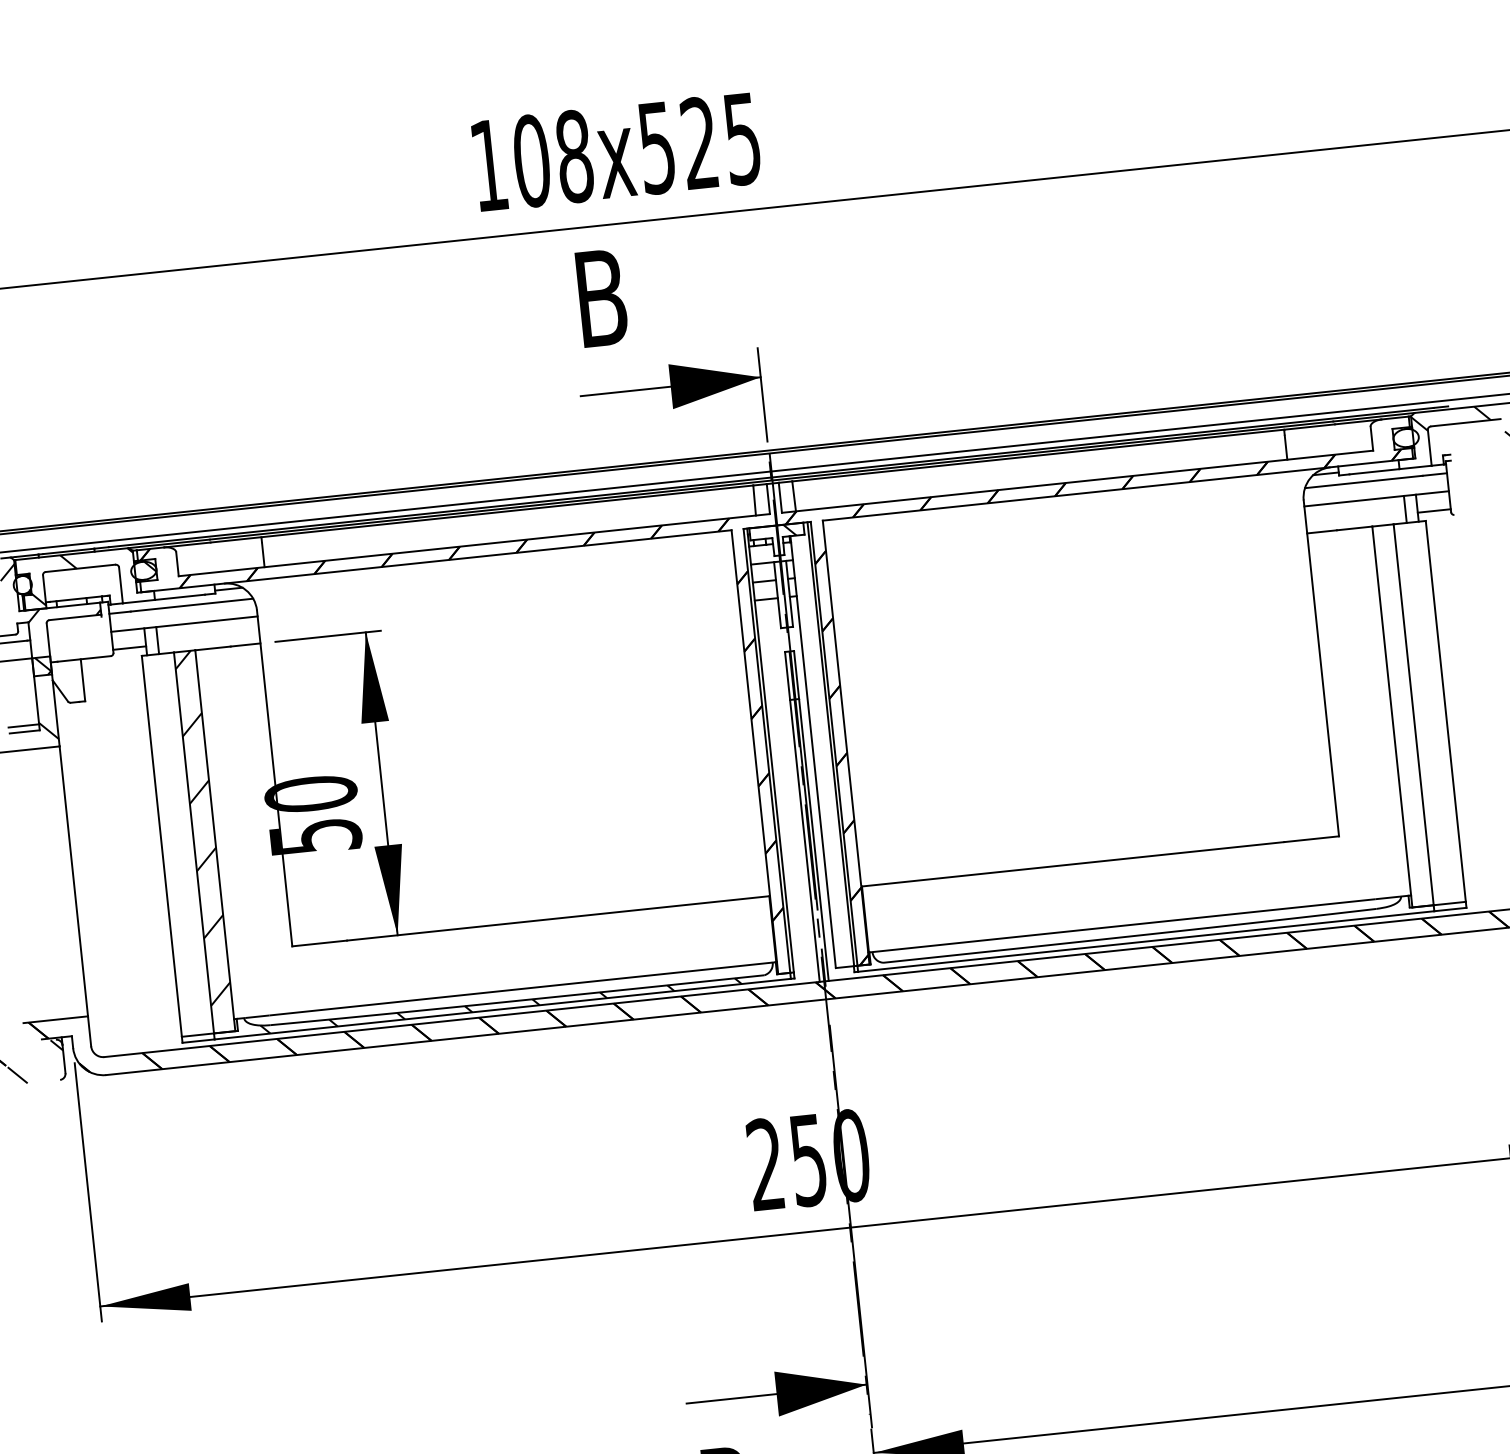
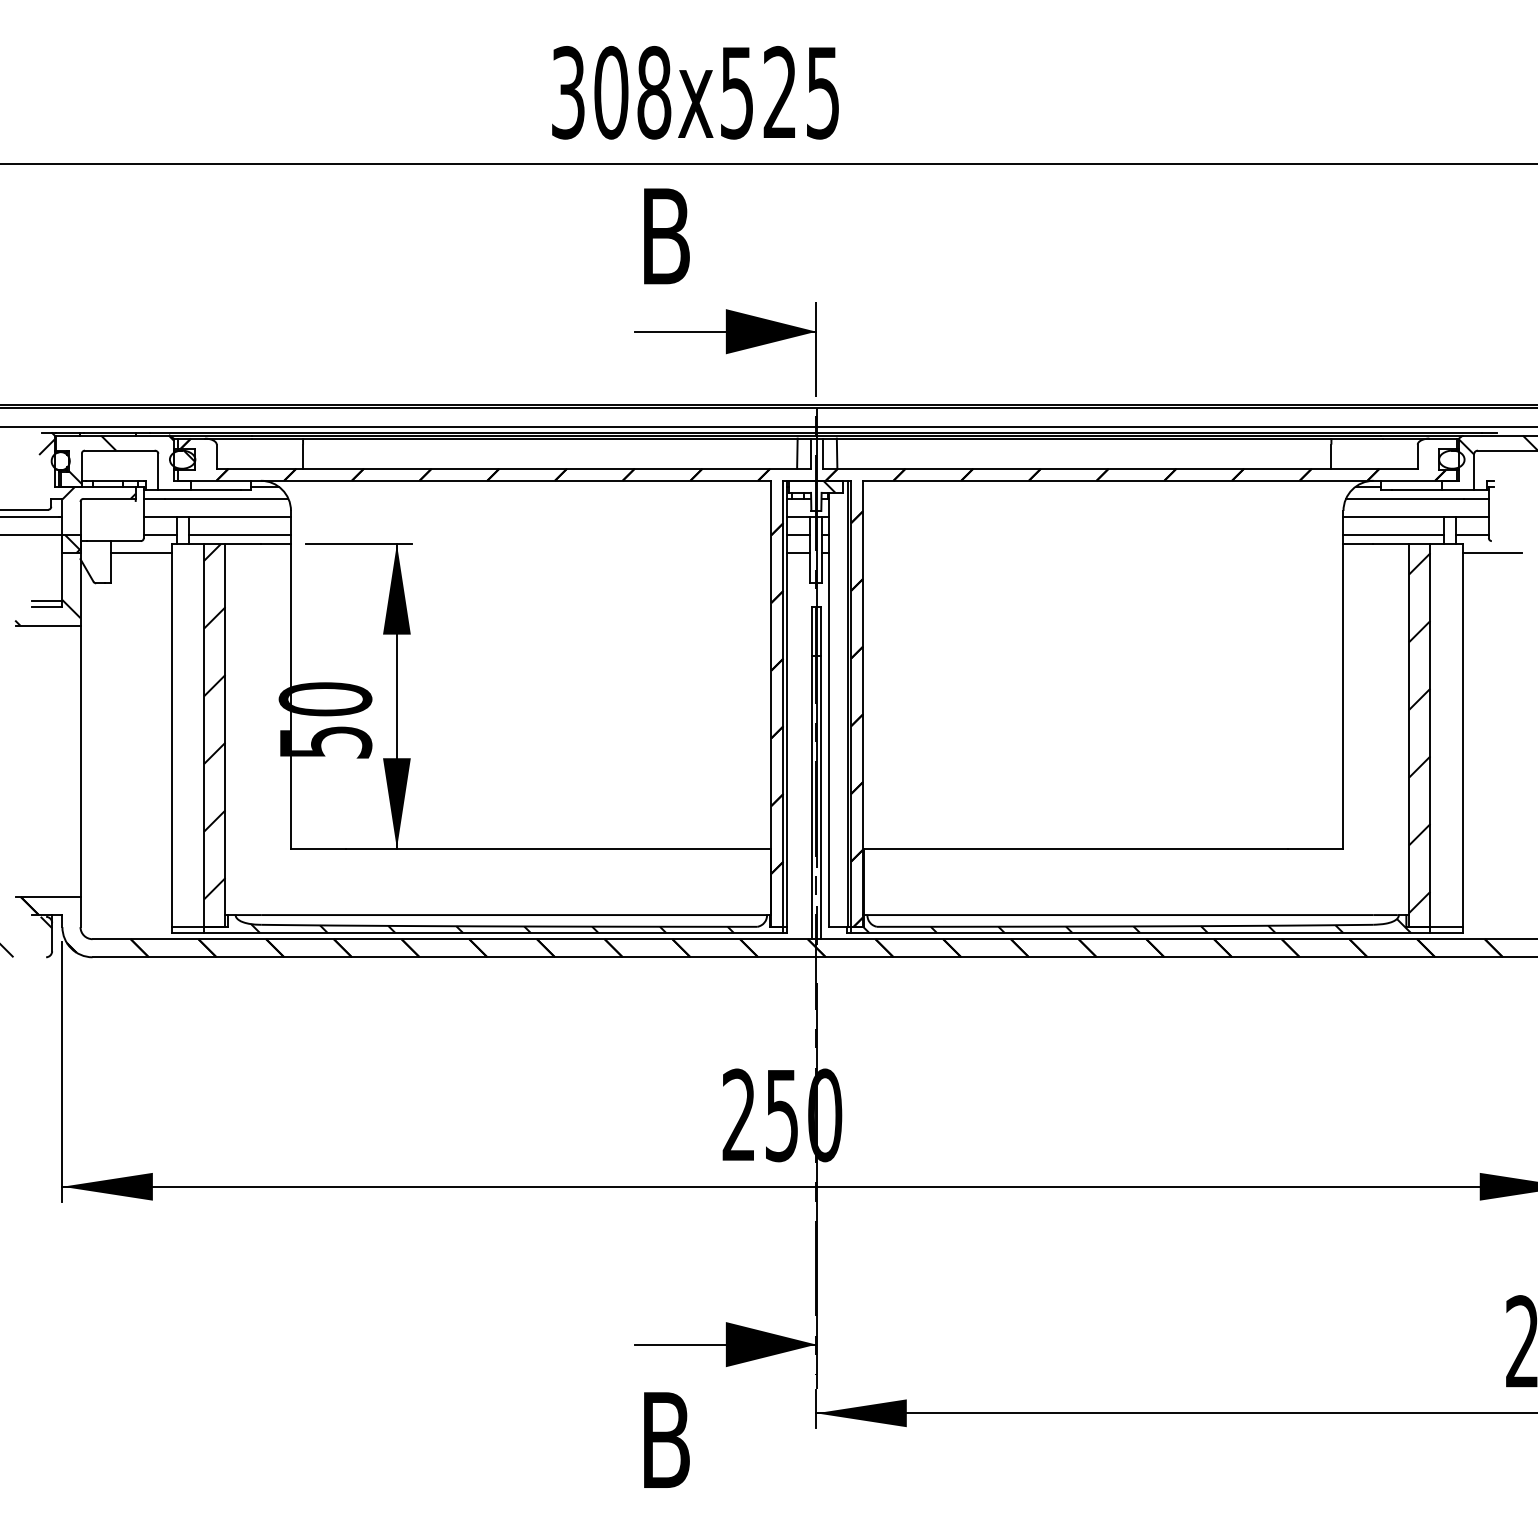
text: (489, 165) -> (568, 92), 108x525 -> 308x525
line: (1356, 519) -> (1393, 535), added
line: (1456, 527) -> (1492, 553), added
line: (209, 640) -> (240, 535), added
line: (111, 668) -> (140, 553), added
hatch: (1402, 713) -> (1419, 733), added
hatch: (1142, 935) -> (1137, 926), added

